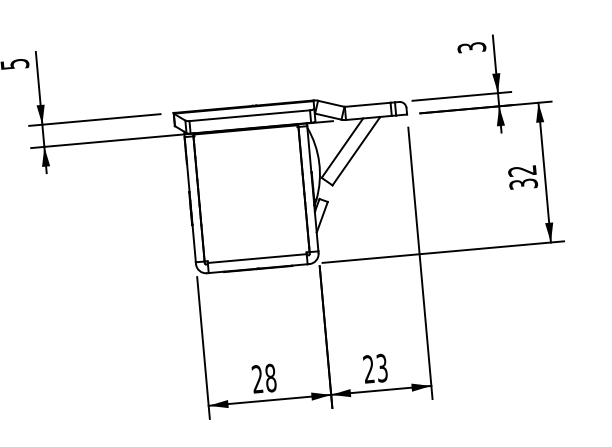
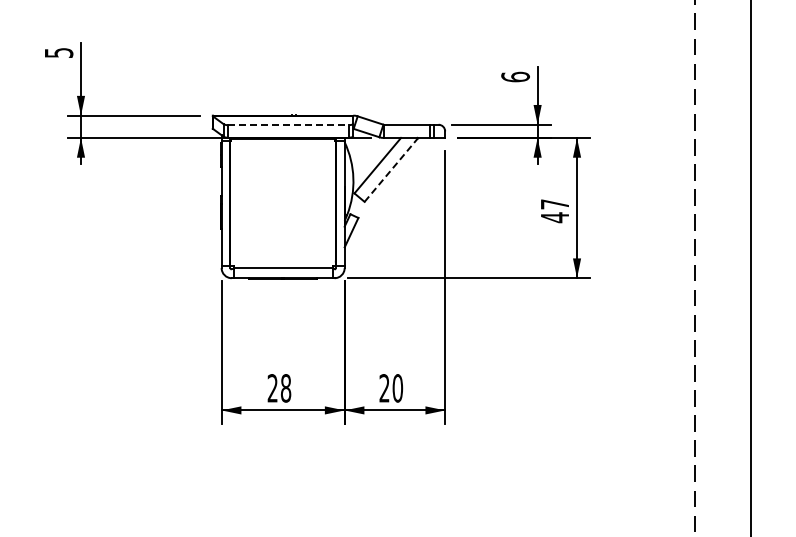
text: (471, 47) -> (515, 76), 3 -> 6
line: (249, 116) -> (288, 125), solid -> dashed
line: (356, 150) -> (391, 169), solid -> dashed
text: (522, 178) -> (554, 211), 32 -> 47
text: (381, 368) -> (397, 388), 23 -> 20

